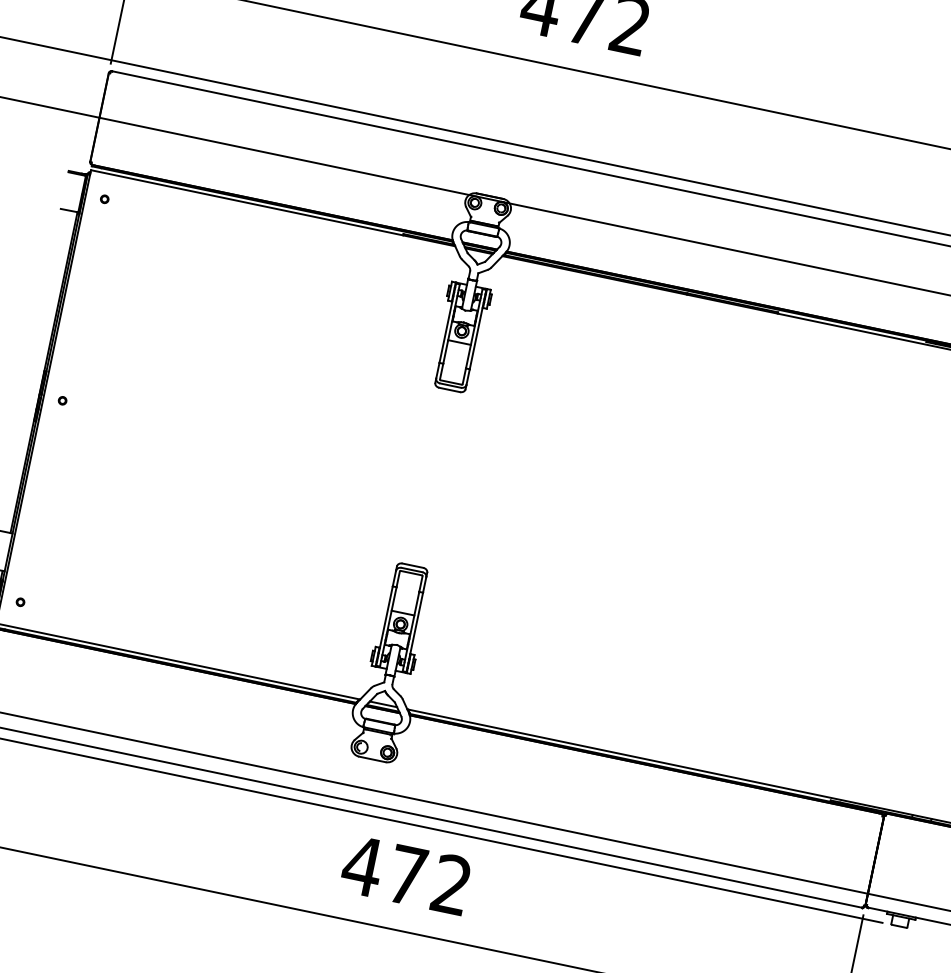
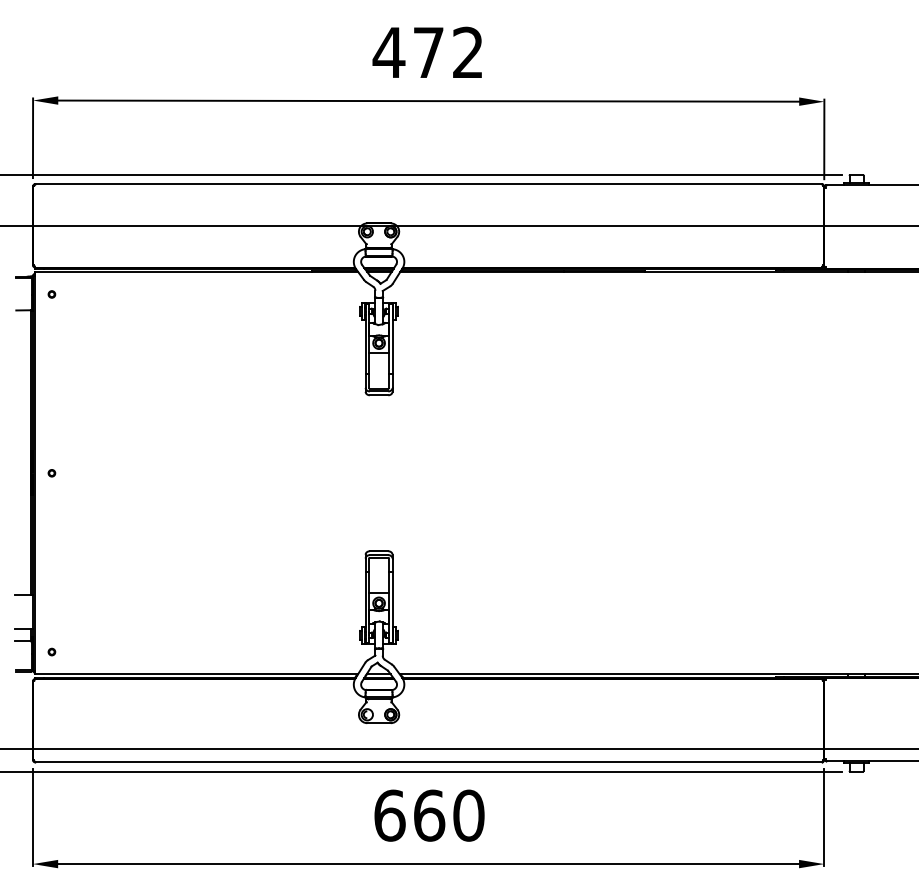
text: (406, 875) -> (428, 815), 472 -> 660

